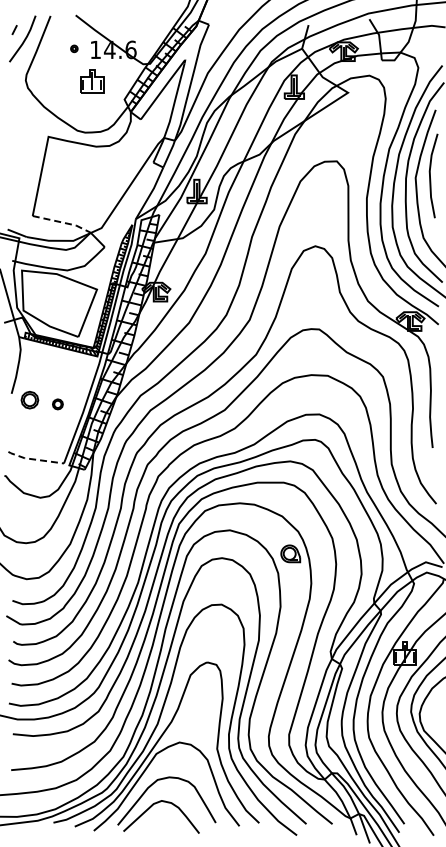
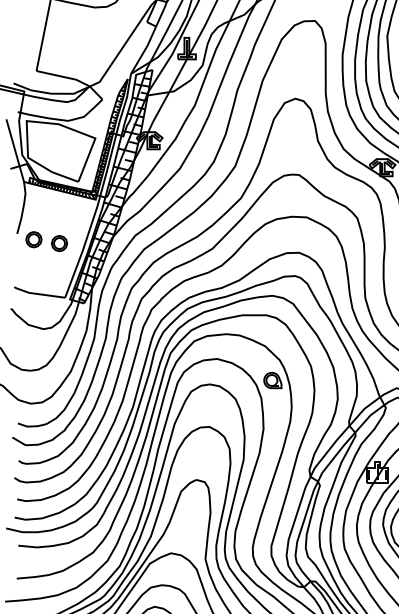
line: (63, 222) -> (64, 76), dashed -> solid
part: (57, 404) -> (59, 243), size x1.67
line: (34, 459) -> (38, 294), dashed -> solid

